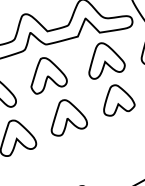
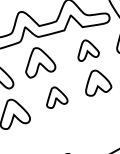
part: (106, 60) -> (88, 50), size x0.7
part: (68, 117) -> (56, 97), size x0.7

